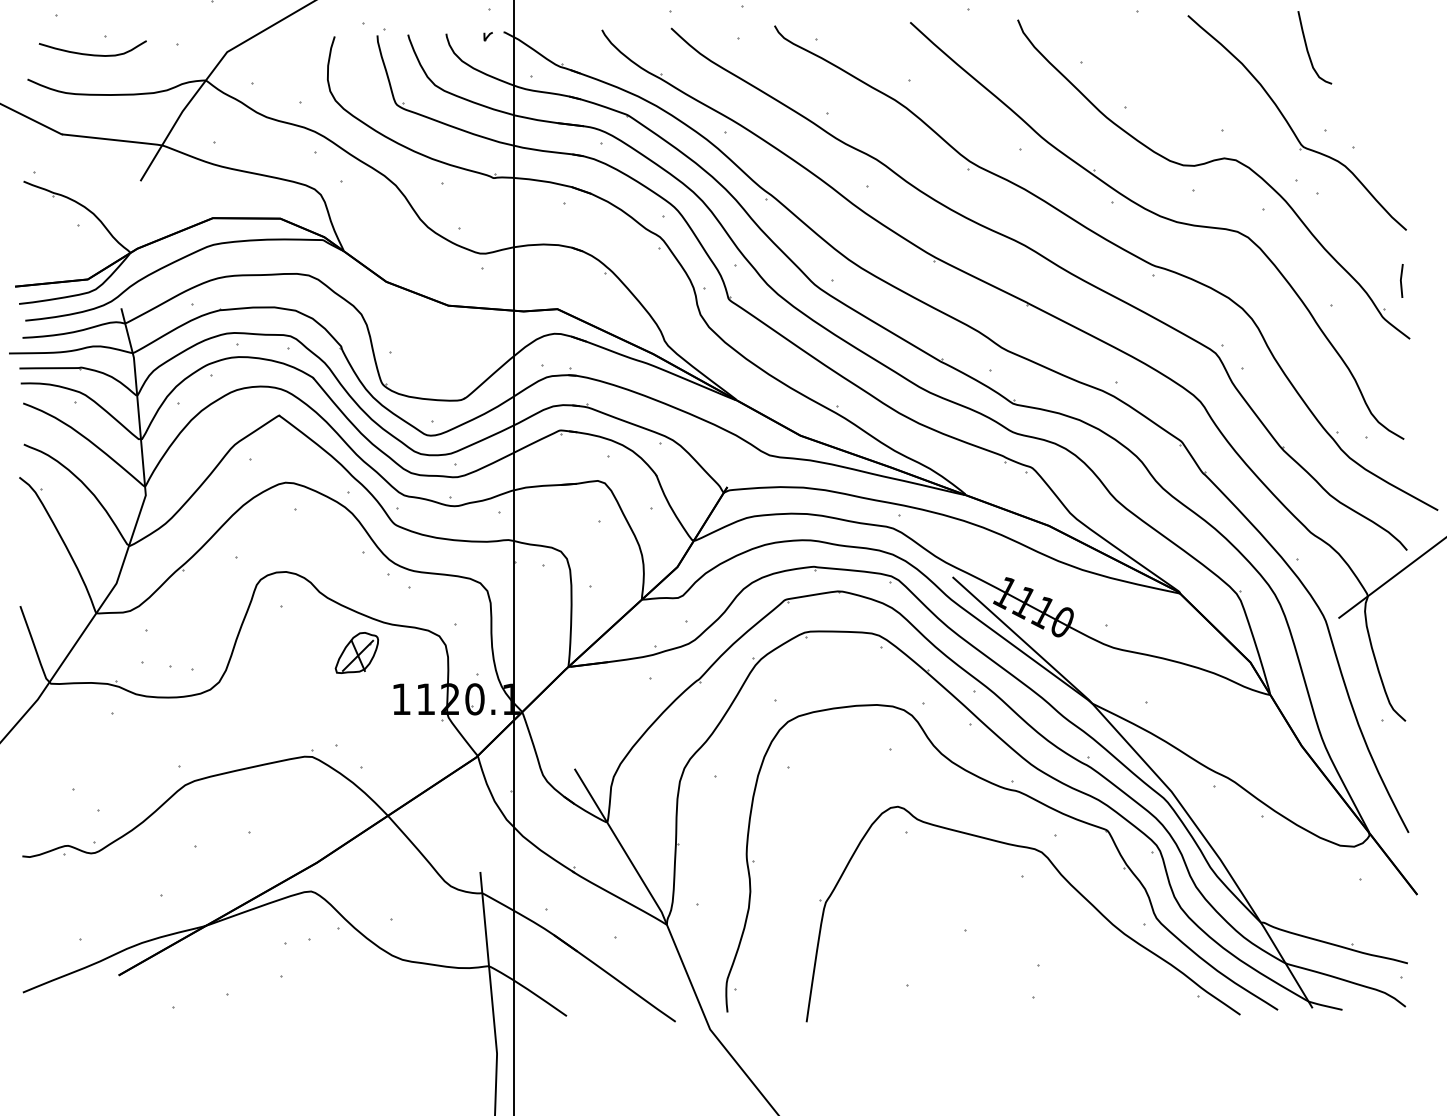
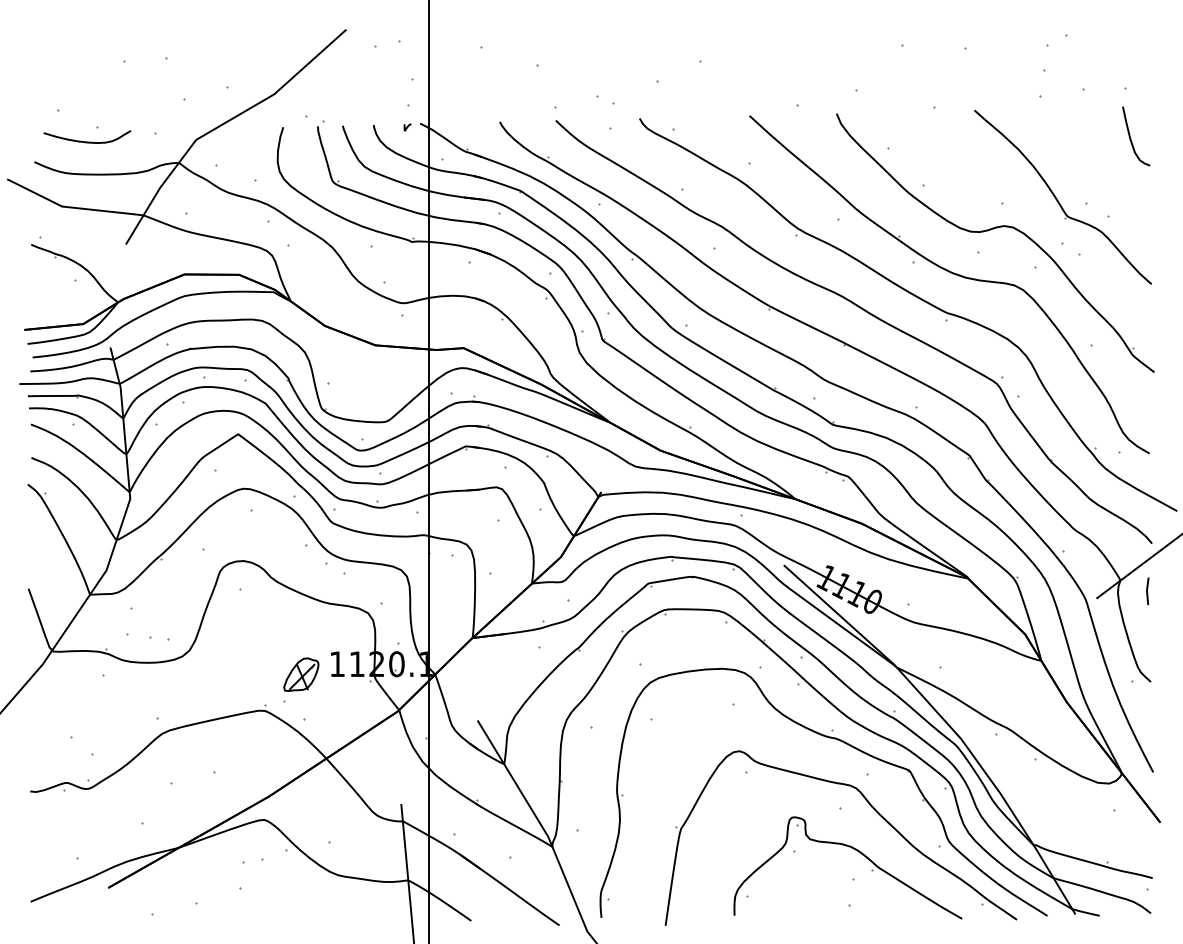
curve: (1308, 50) -> (1131, 138), moved
line: (1401, 281) -> (1147, 591), moved
part: (357, 652) -> (301, 674), moved
part: (1044, 931) -> (858, 852), added

